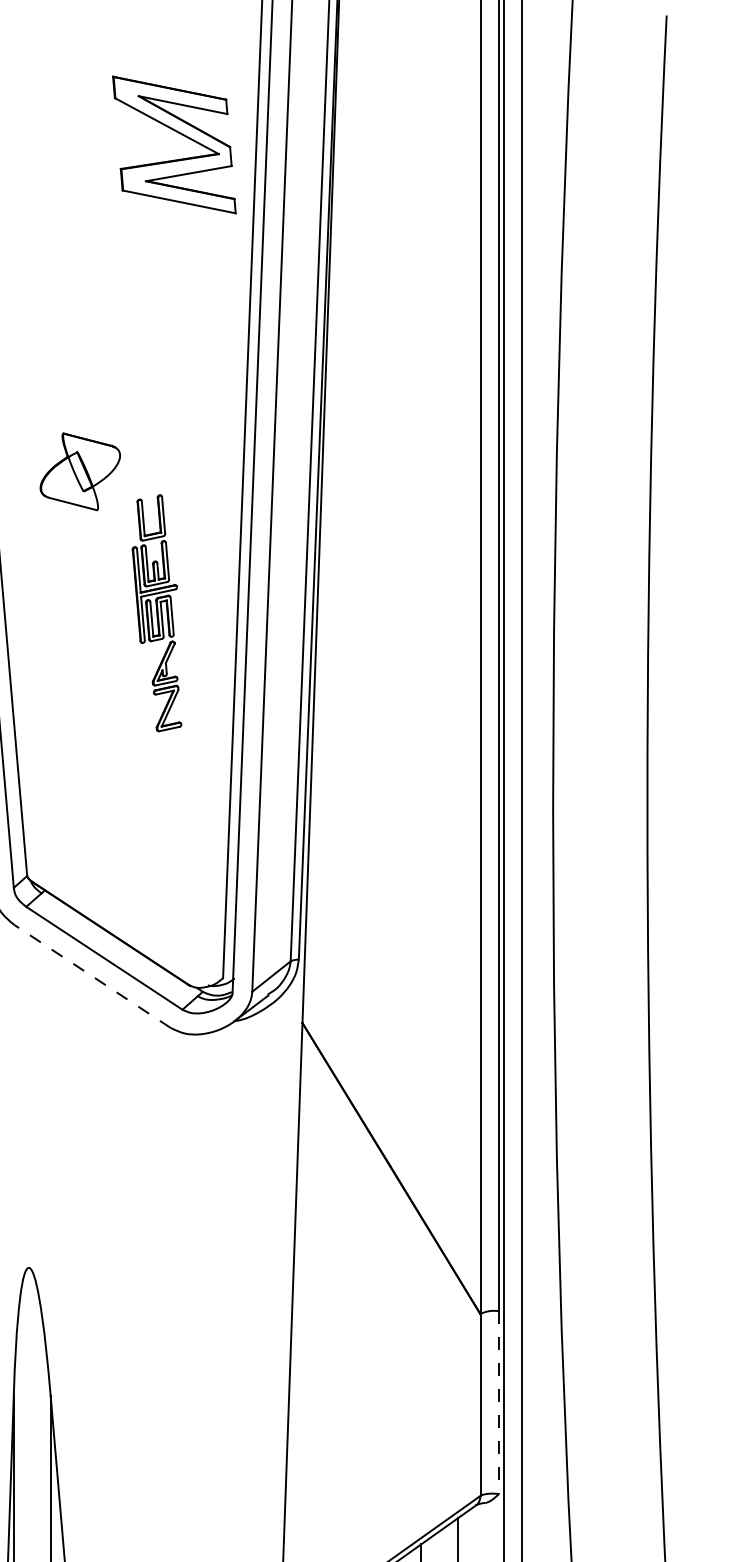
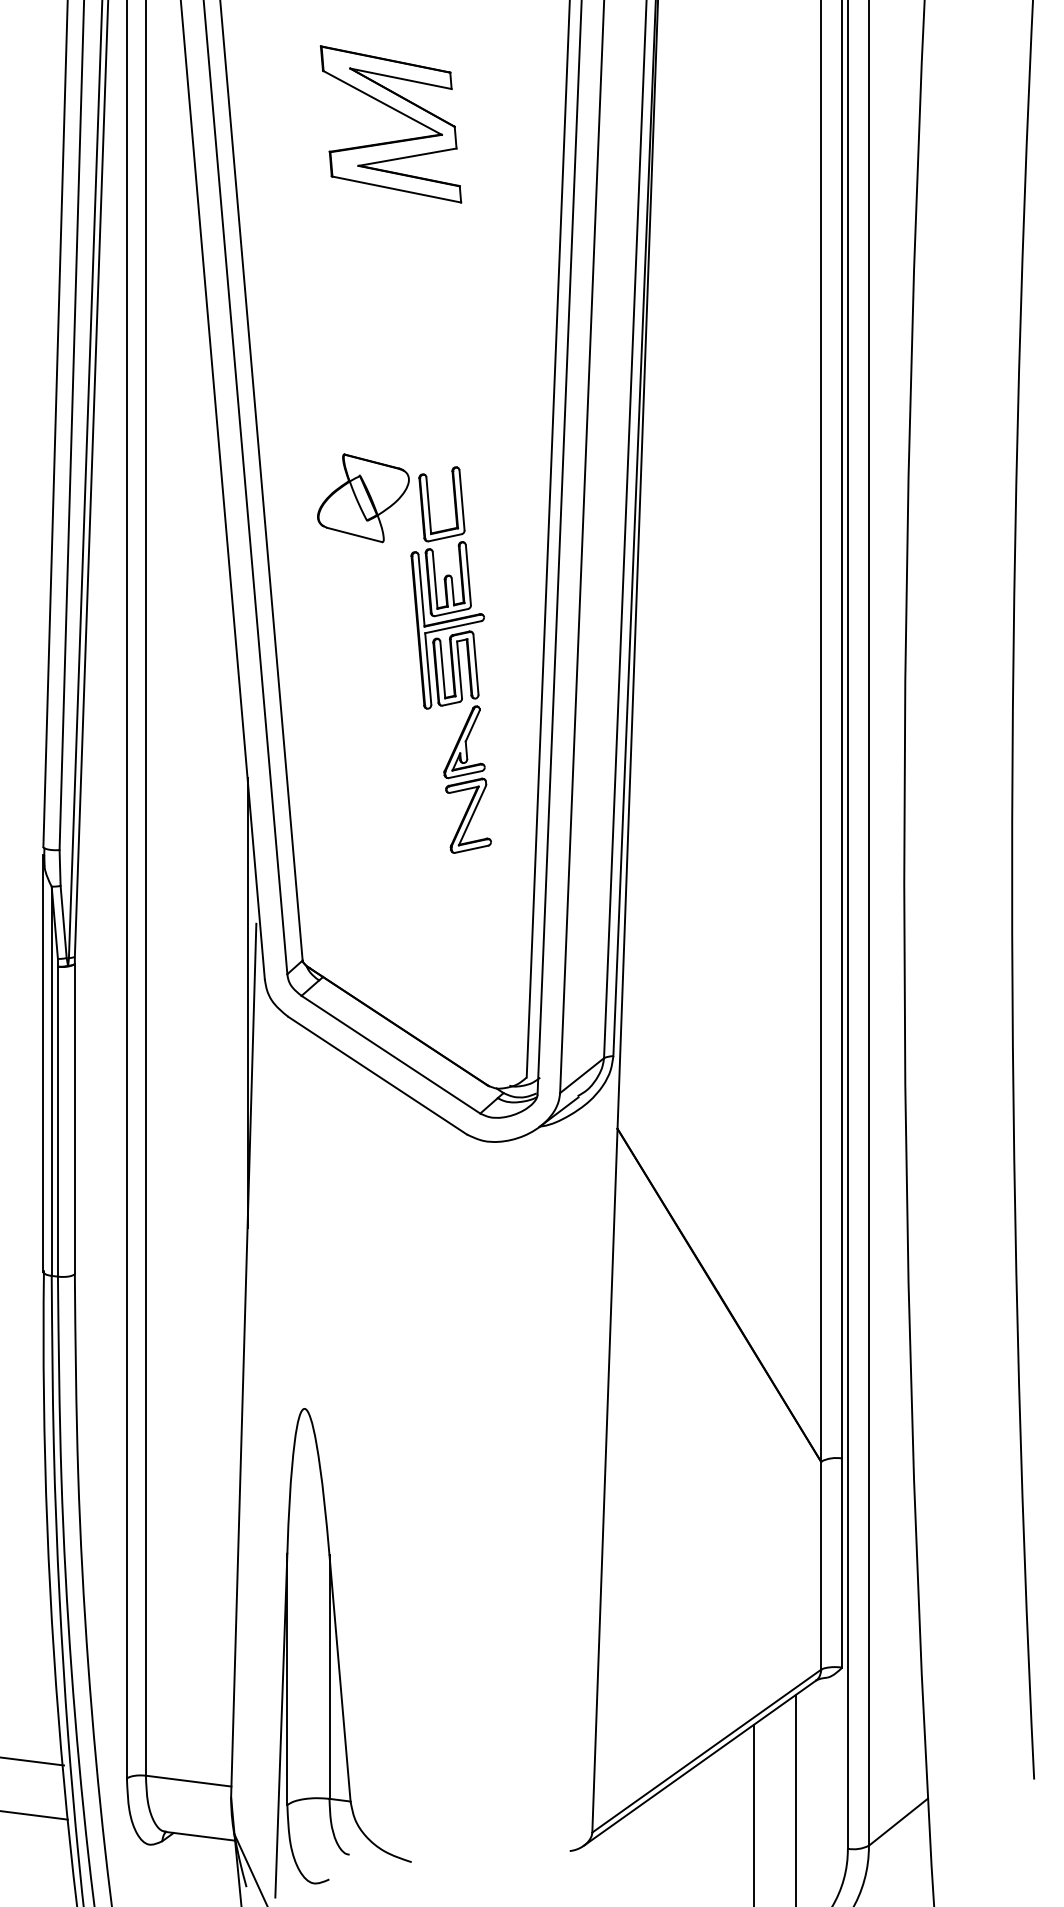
part: (179, 133) -> (396, 111), moved
part: (156, 612) -> (450, 659), size x1.43
line: (92, 976) -> (377, 1075), dashed -> solid
line: (499, 1402) -> (842, 1562), dashed -> solid

